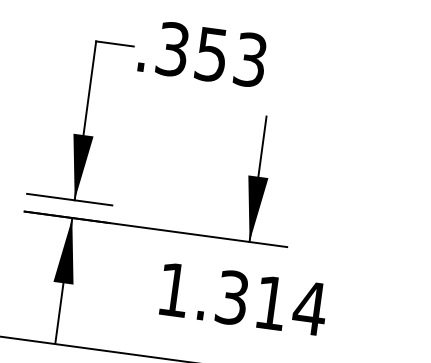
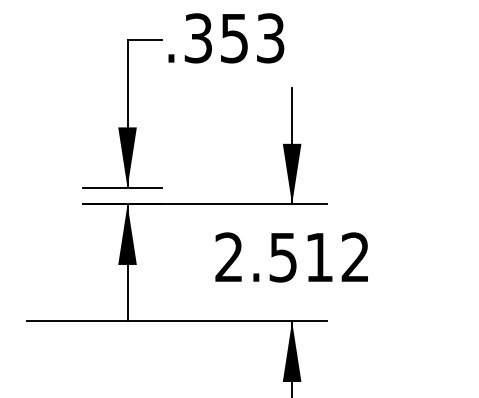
text: (242, 298) -> (292, 256), 1.314 -> 2.512

